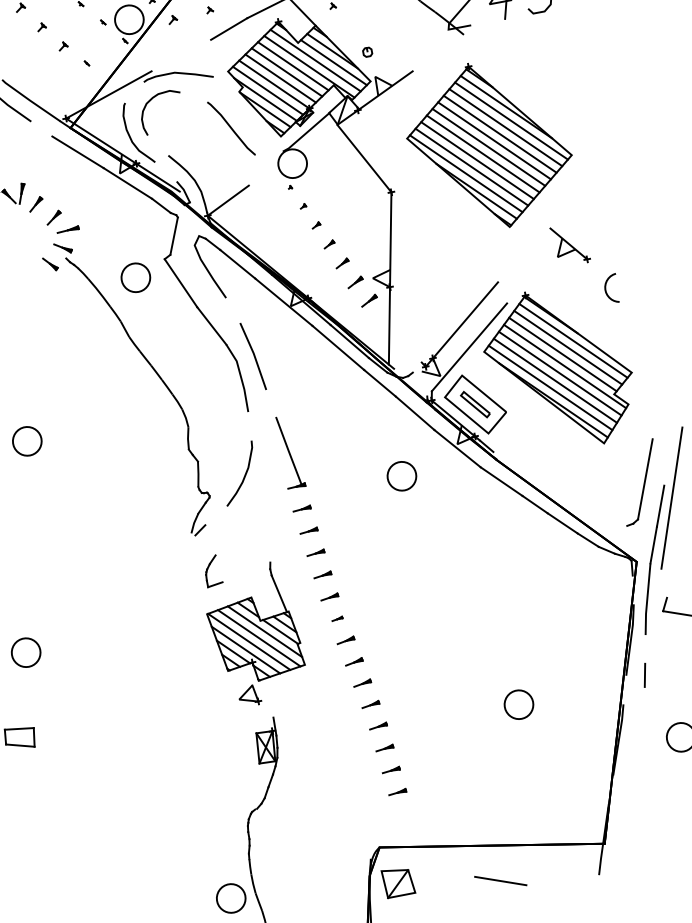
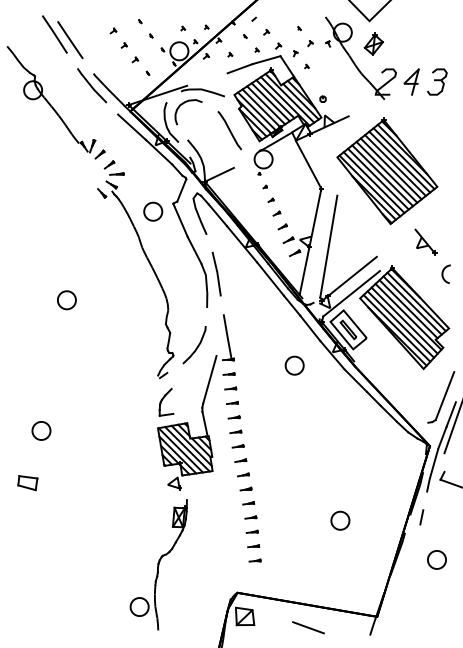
line: (419, 280) -> (328, 246), added
line: (273, 522) -> (209, 379), added
part: (212, 569) -> (166, 401), size x1.43
part: (336, 619) -> (237, 446), size x1.67

